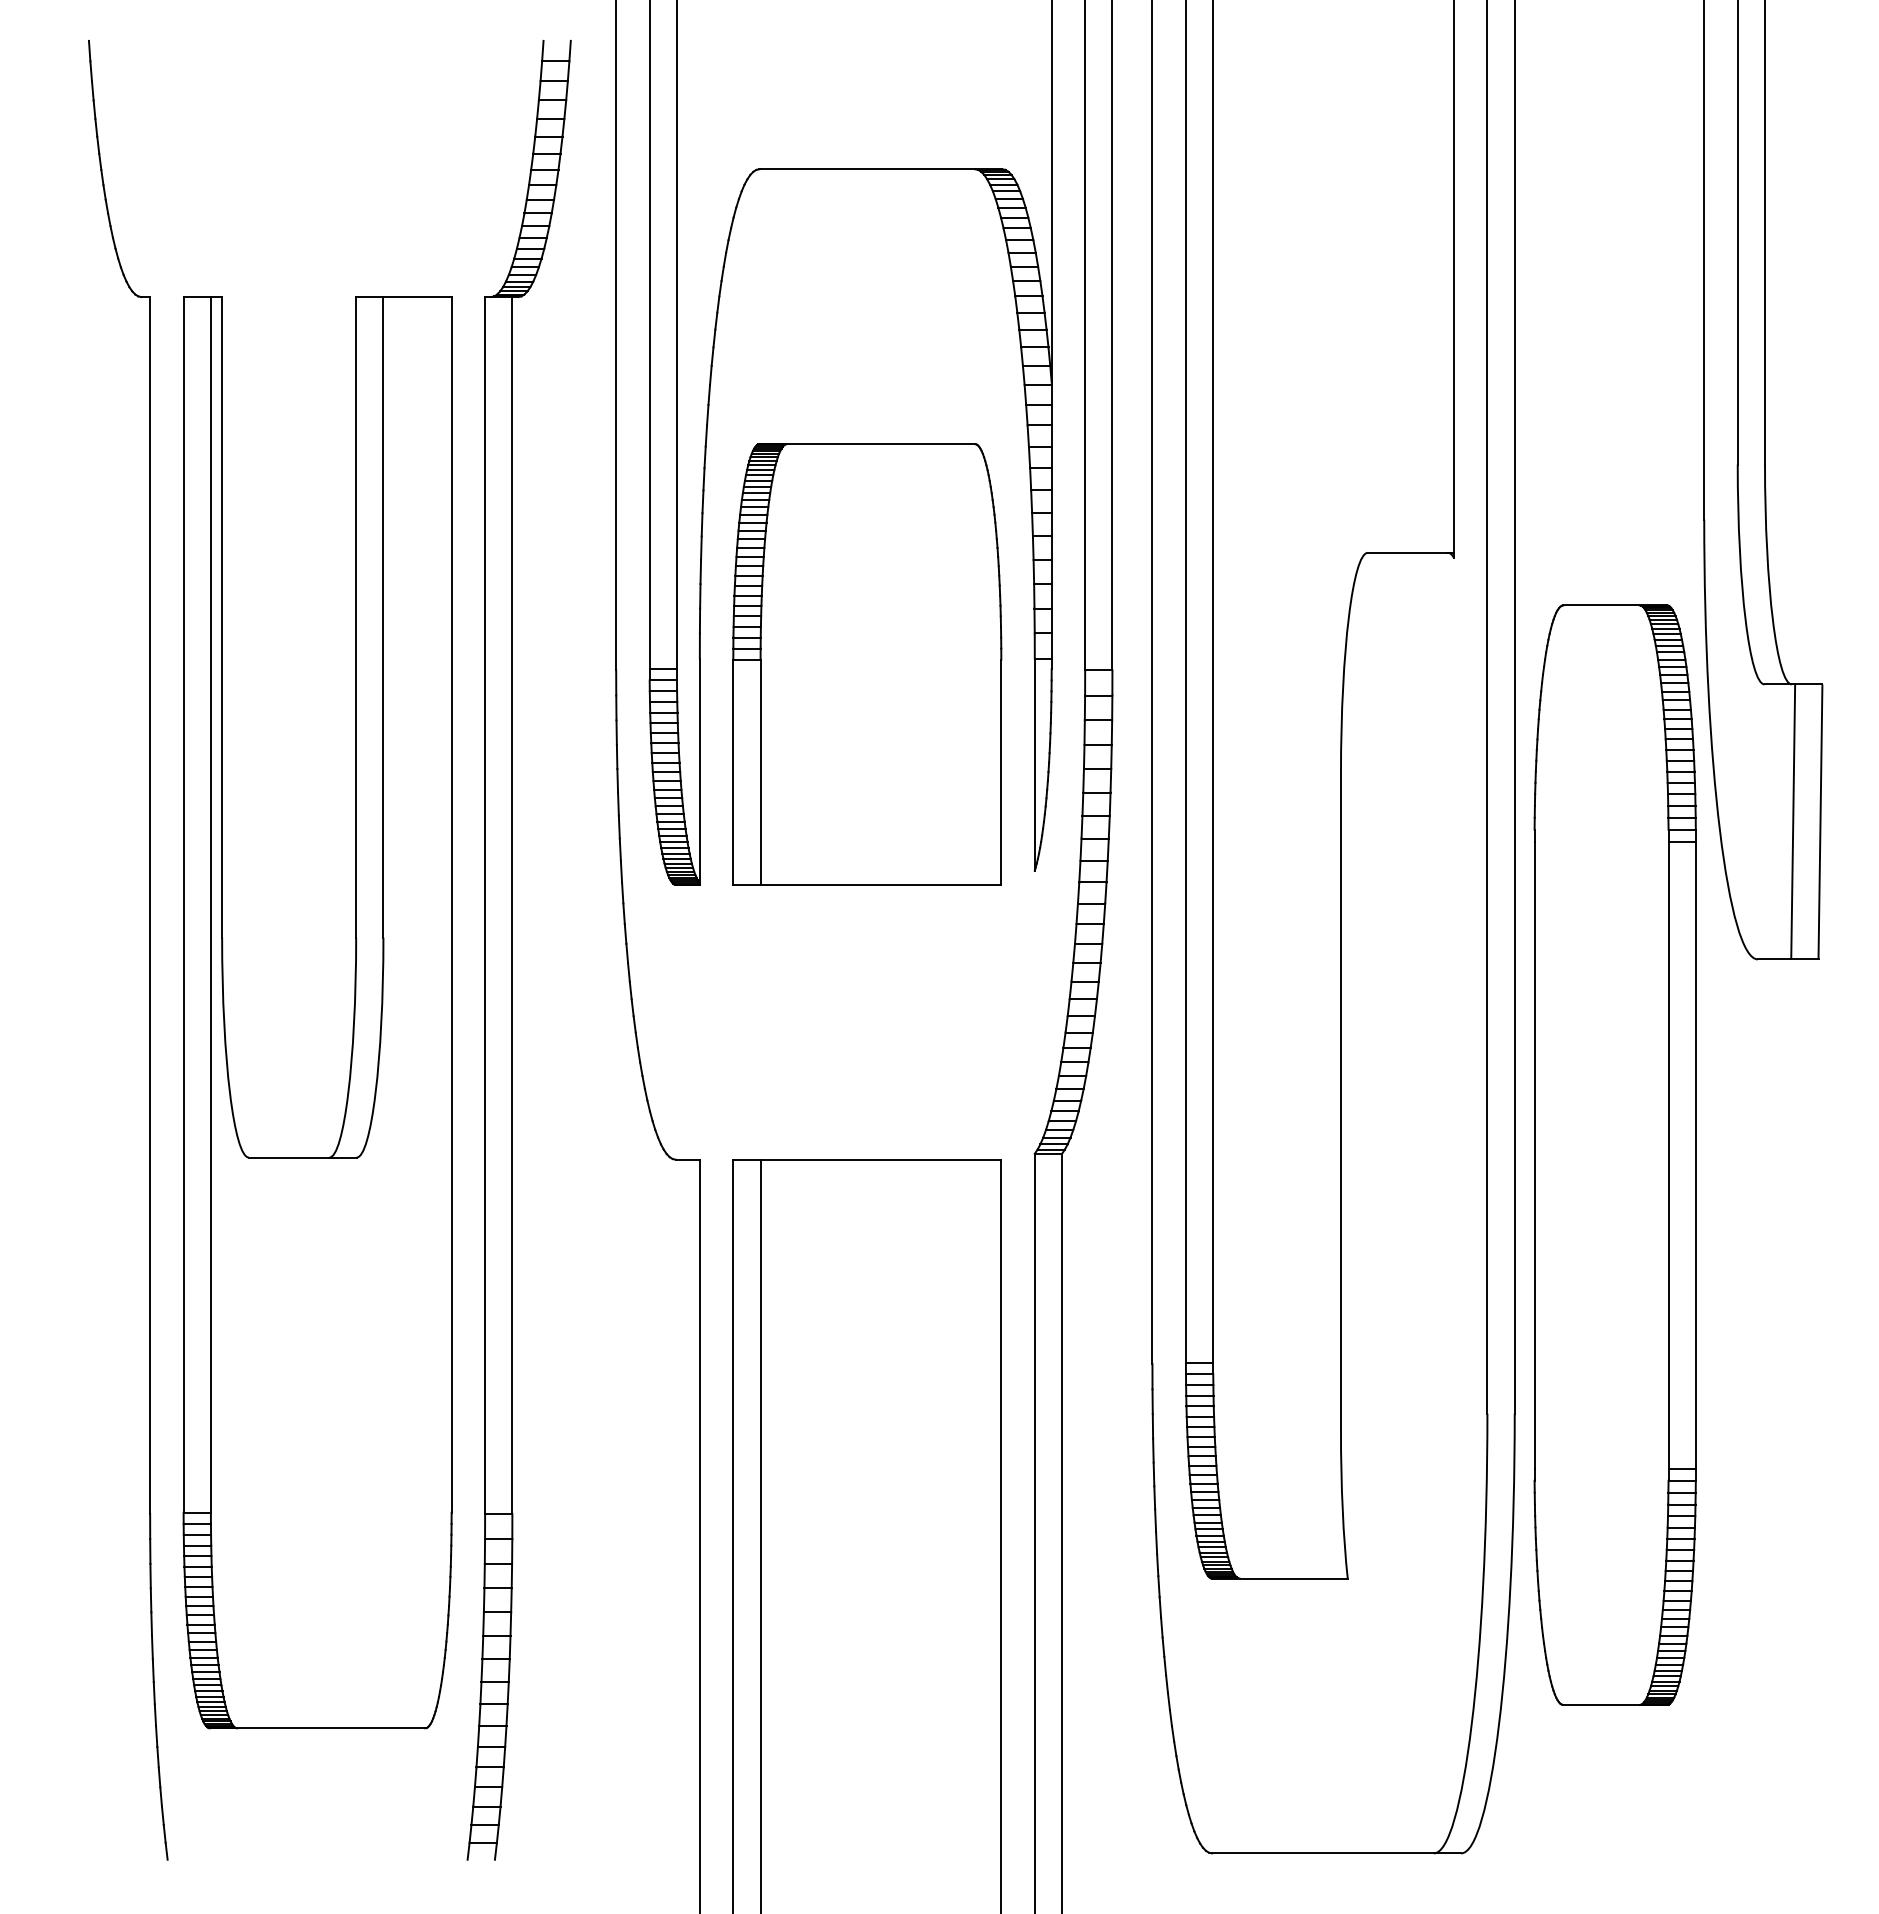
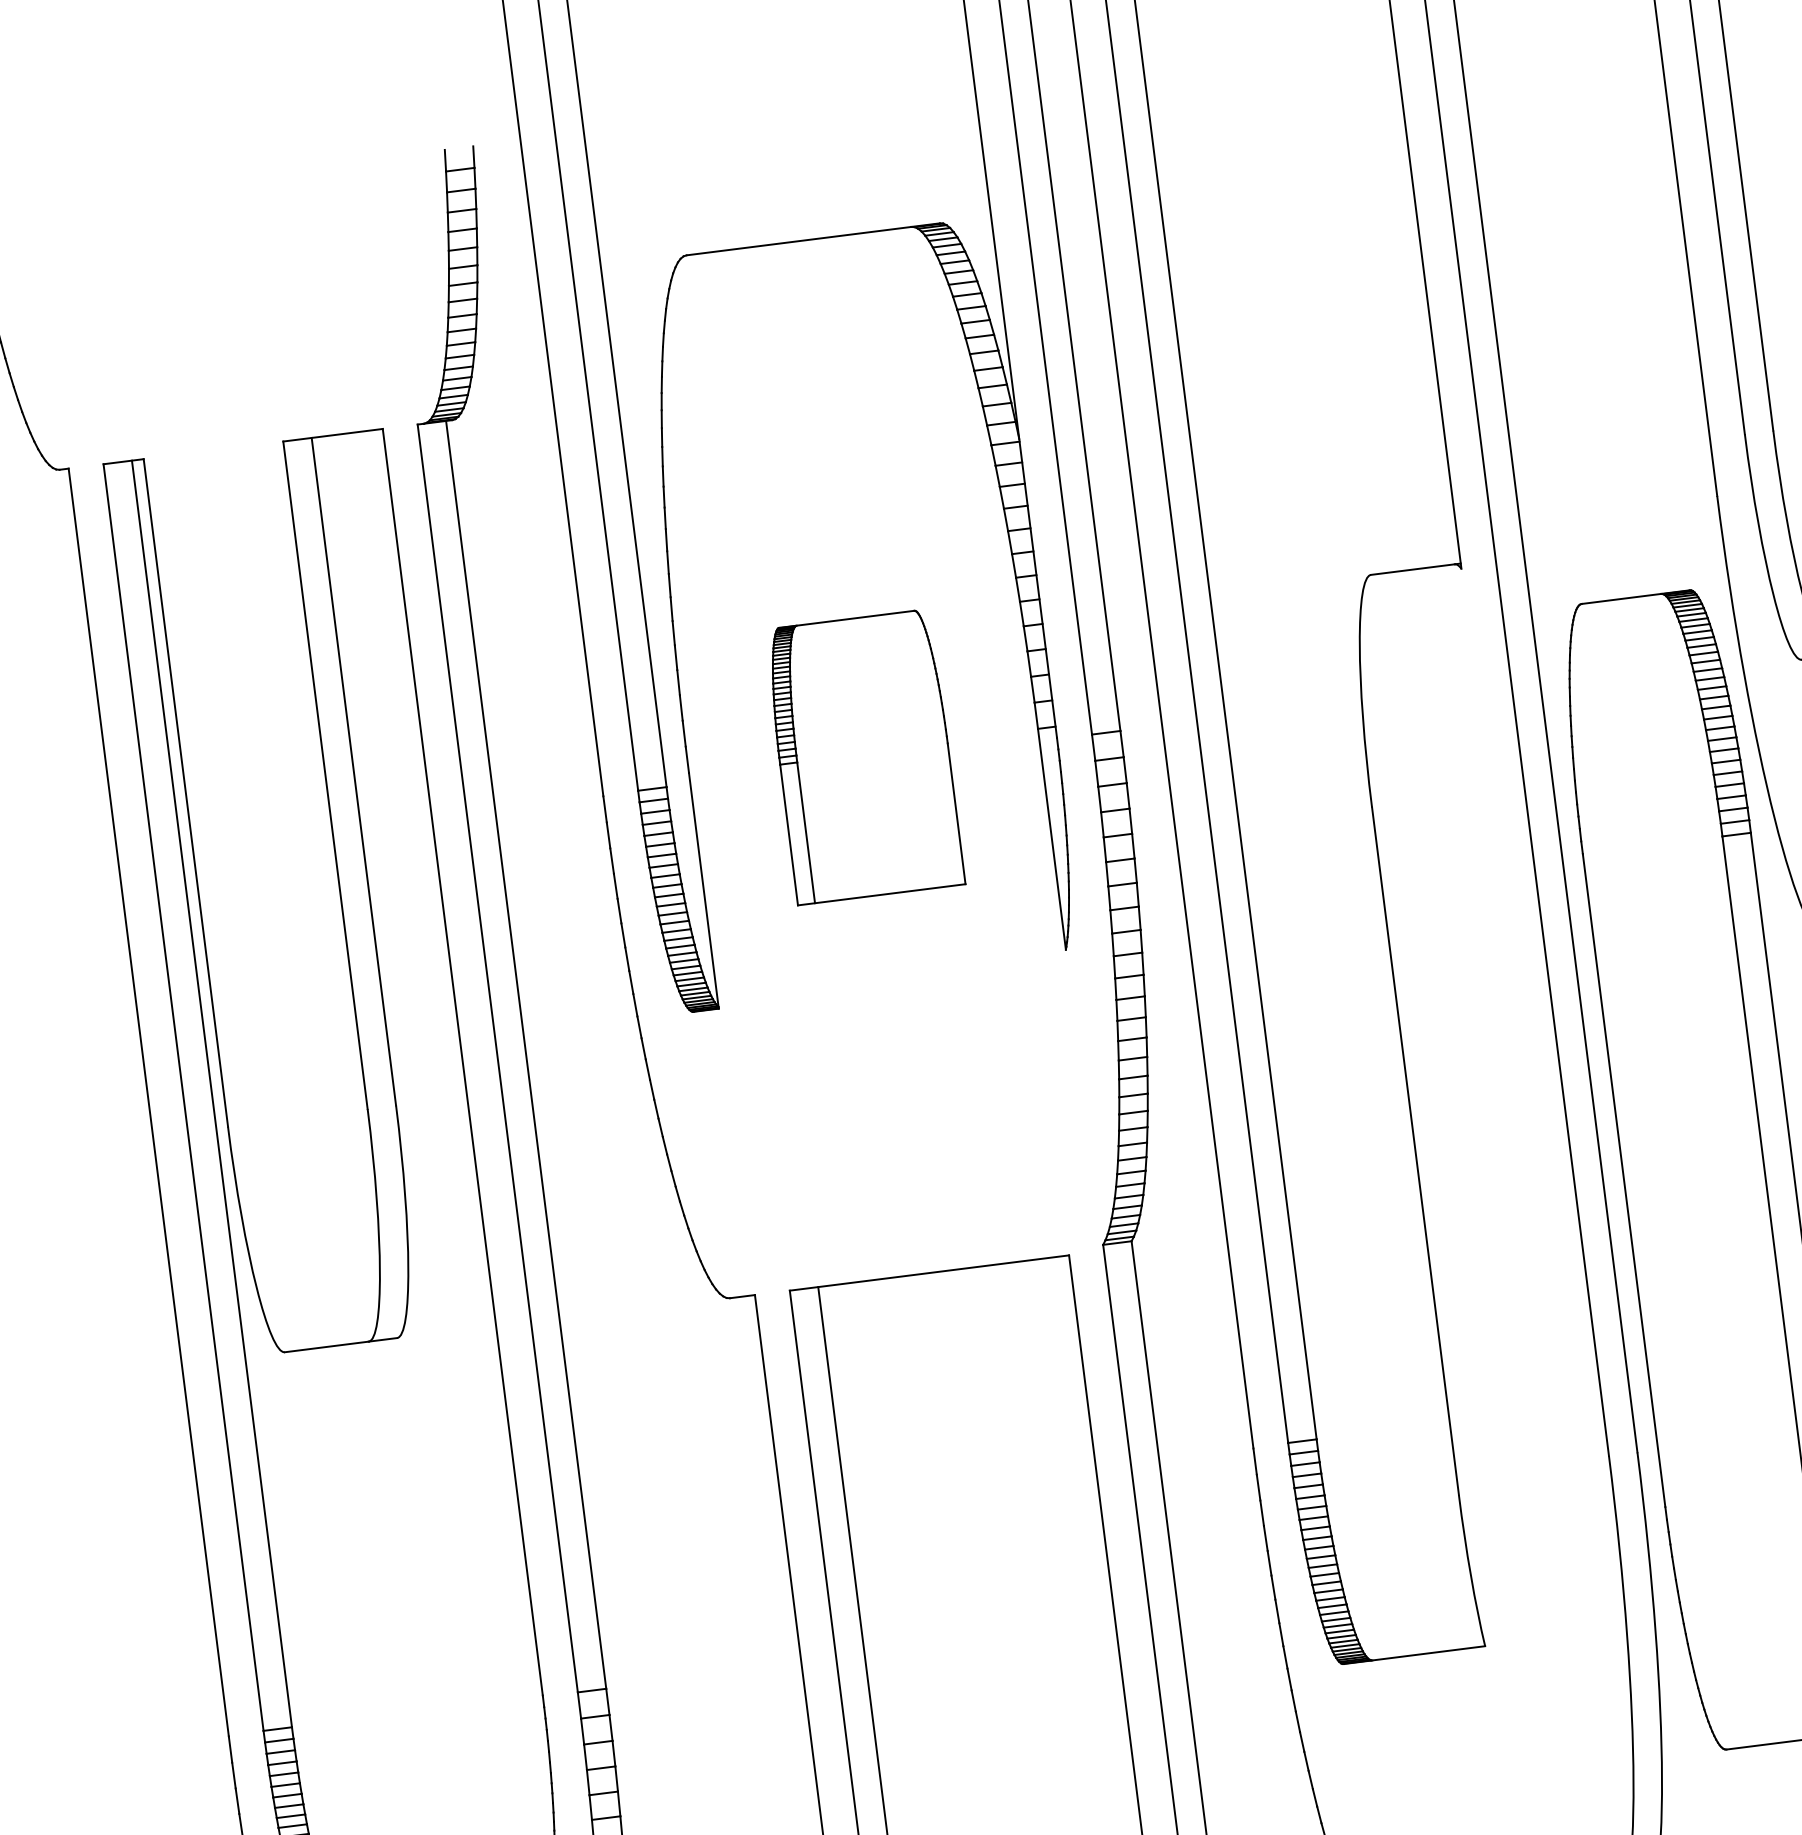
part: (867, 664) -> (864, 757), size x0.6

